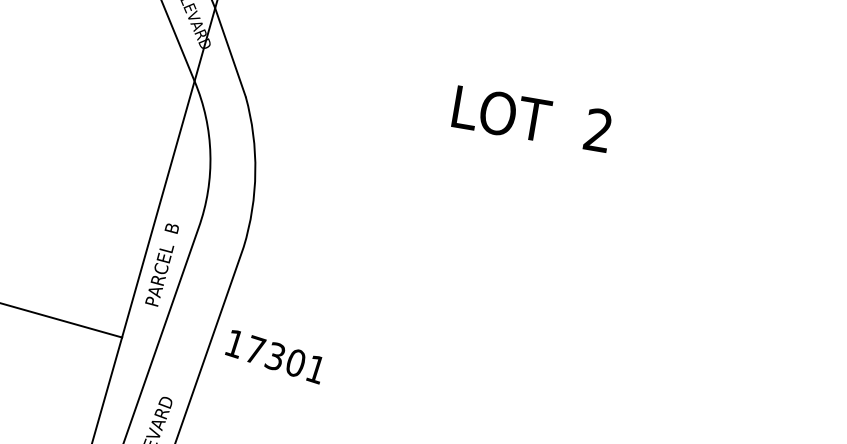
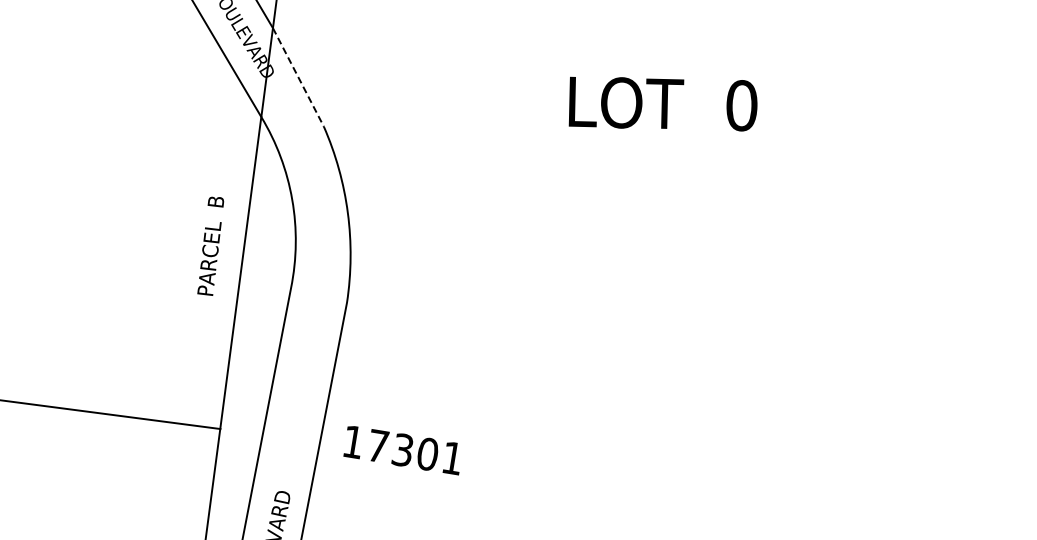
line: (230, 52) -> (298, 77), solid -> dashed
text: (598, 130) -> (741, 105), 2 -> 0
text: (162, 264) -> (210, 245), moved
text: (274, 356) -> (401, 450), moved

